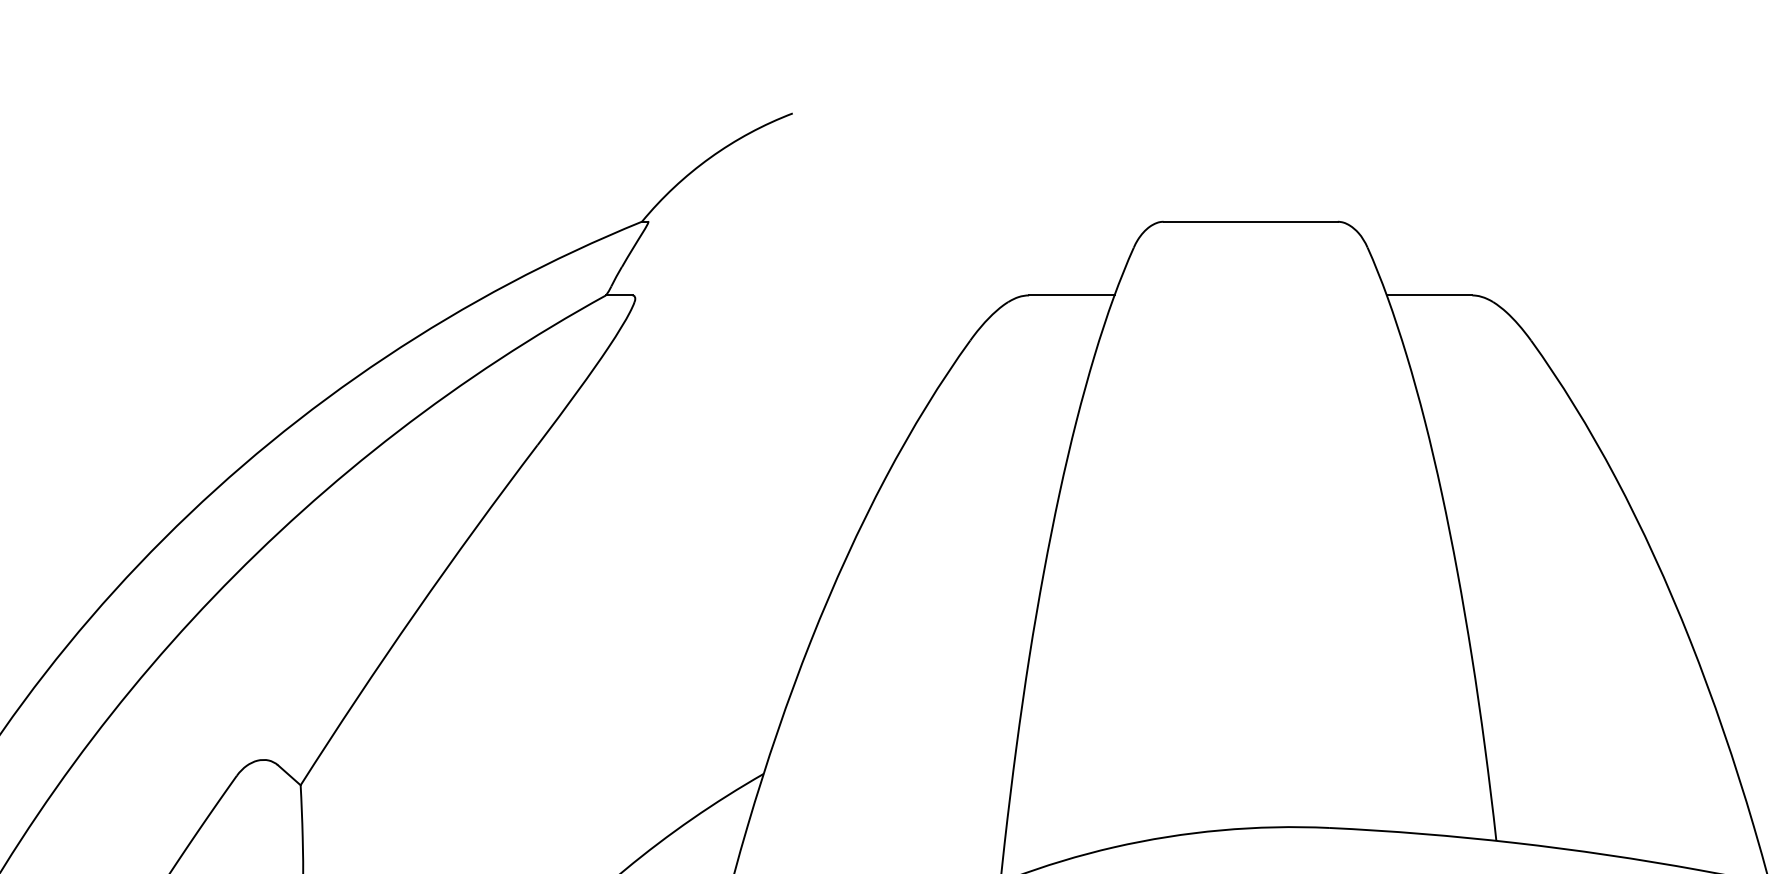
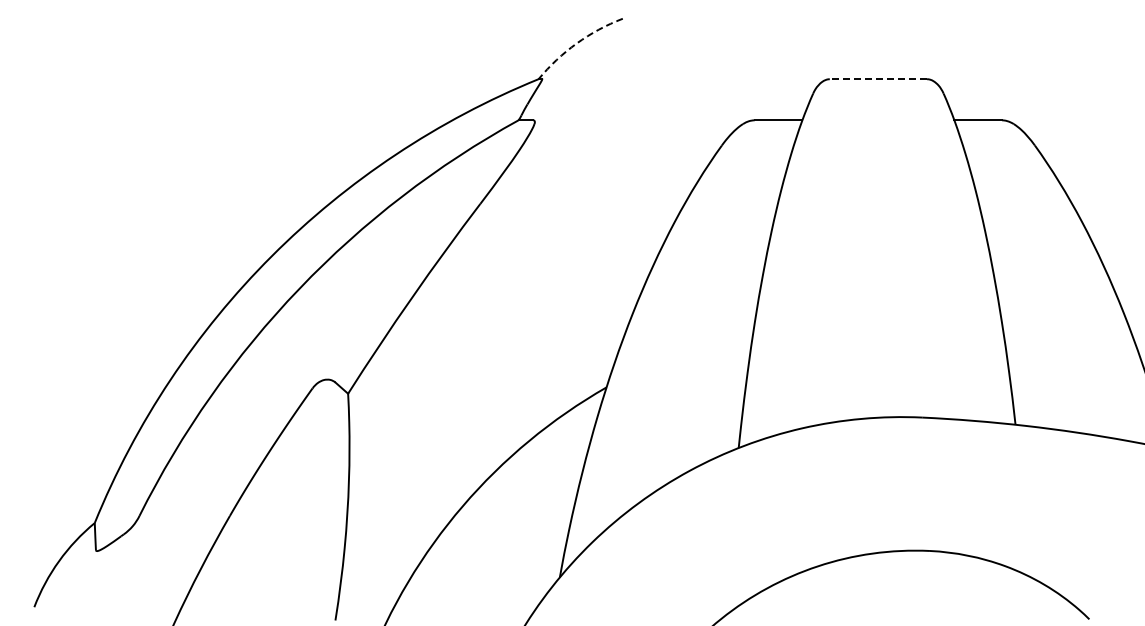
arc: (709, 157) -> (576, 43), solid -> dashed
line: (1250, 222) -> (878, 79), solid -> dashed

